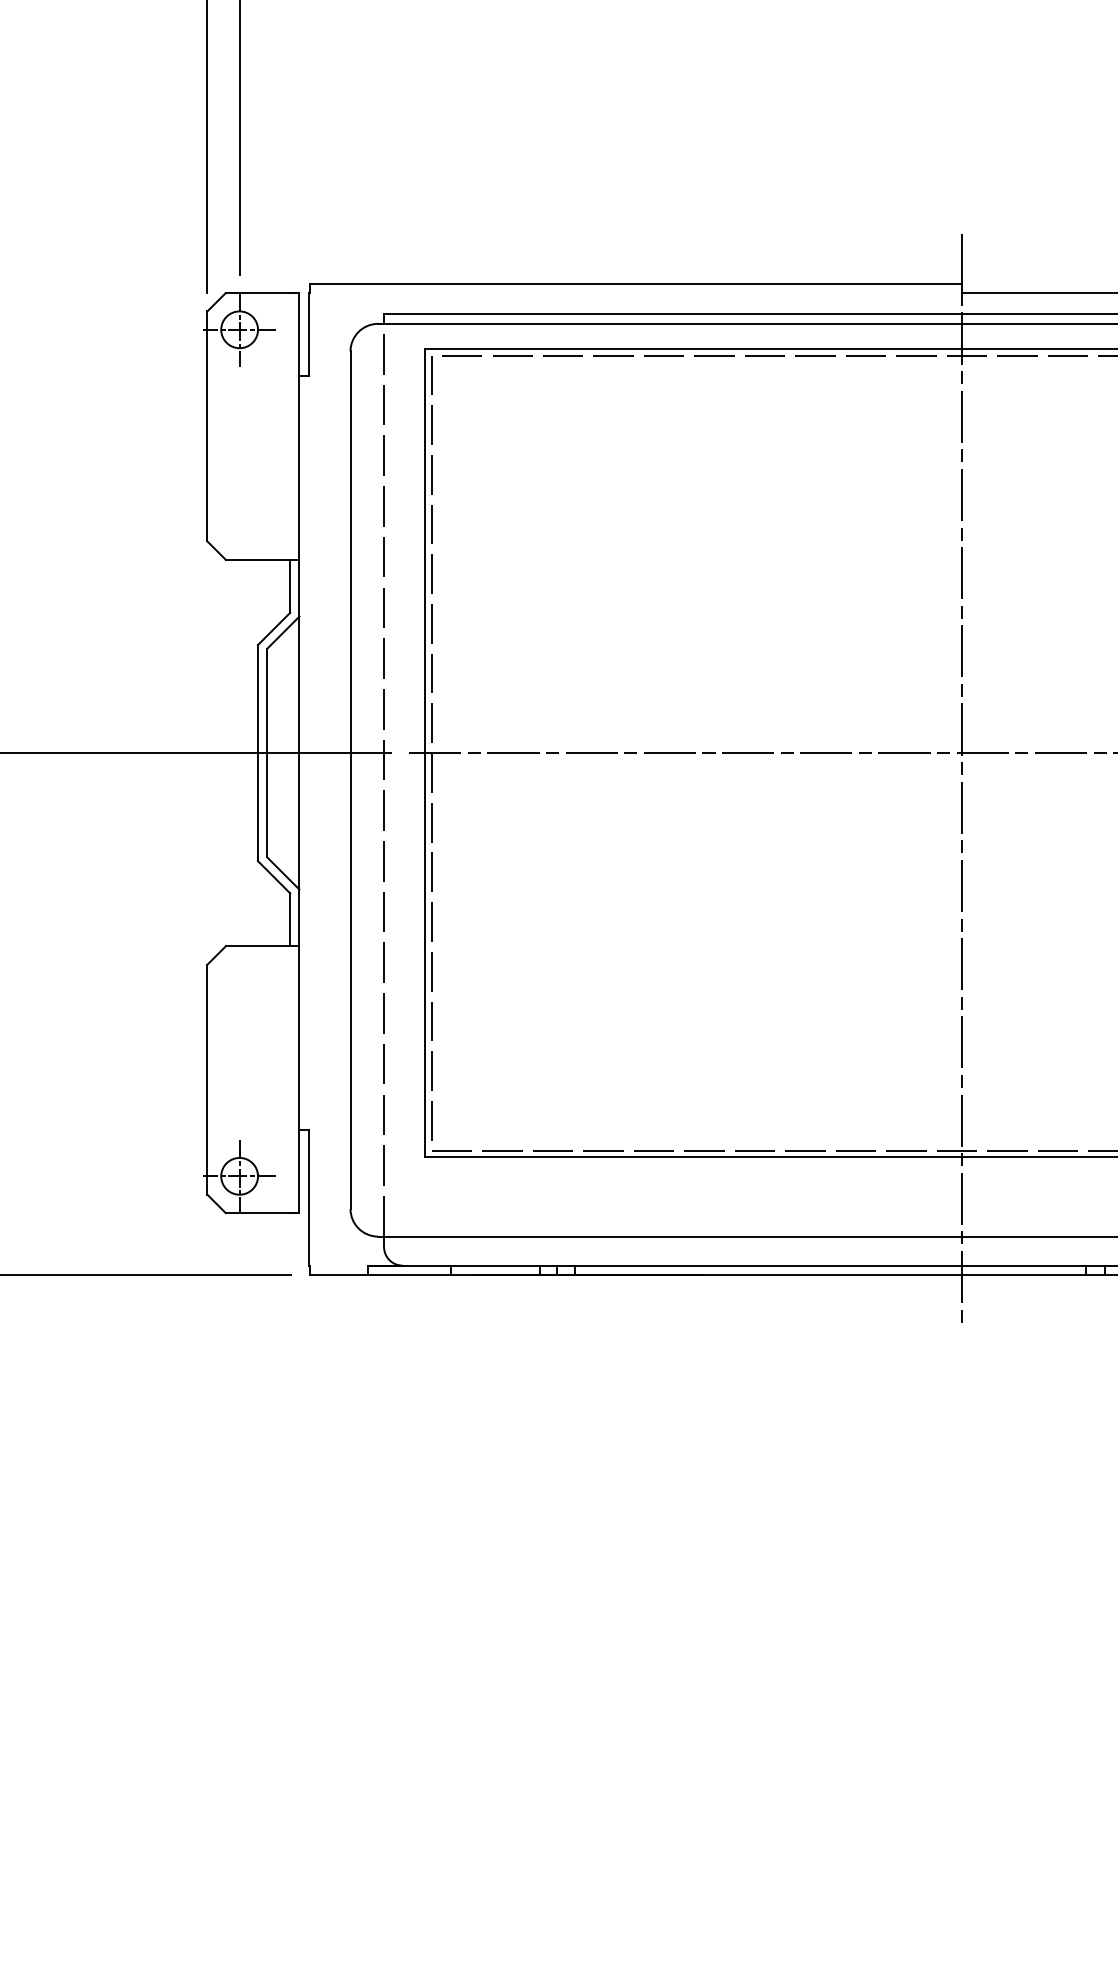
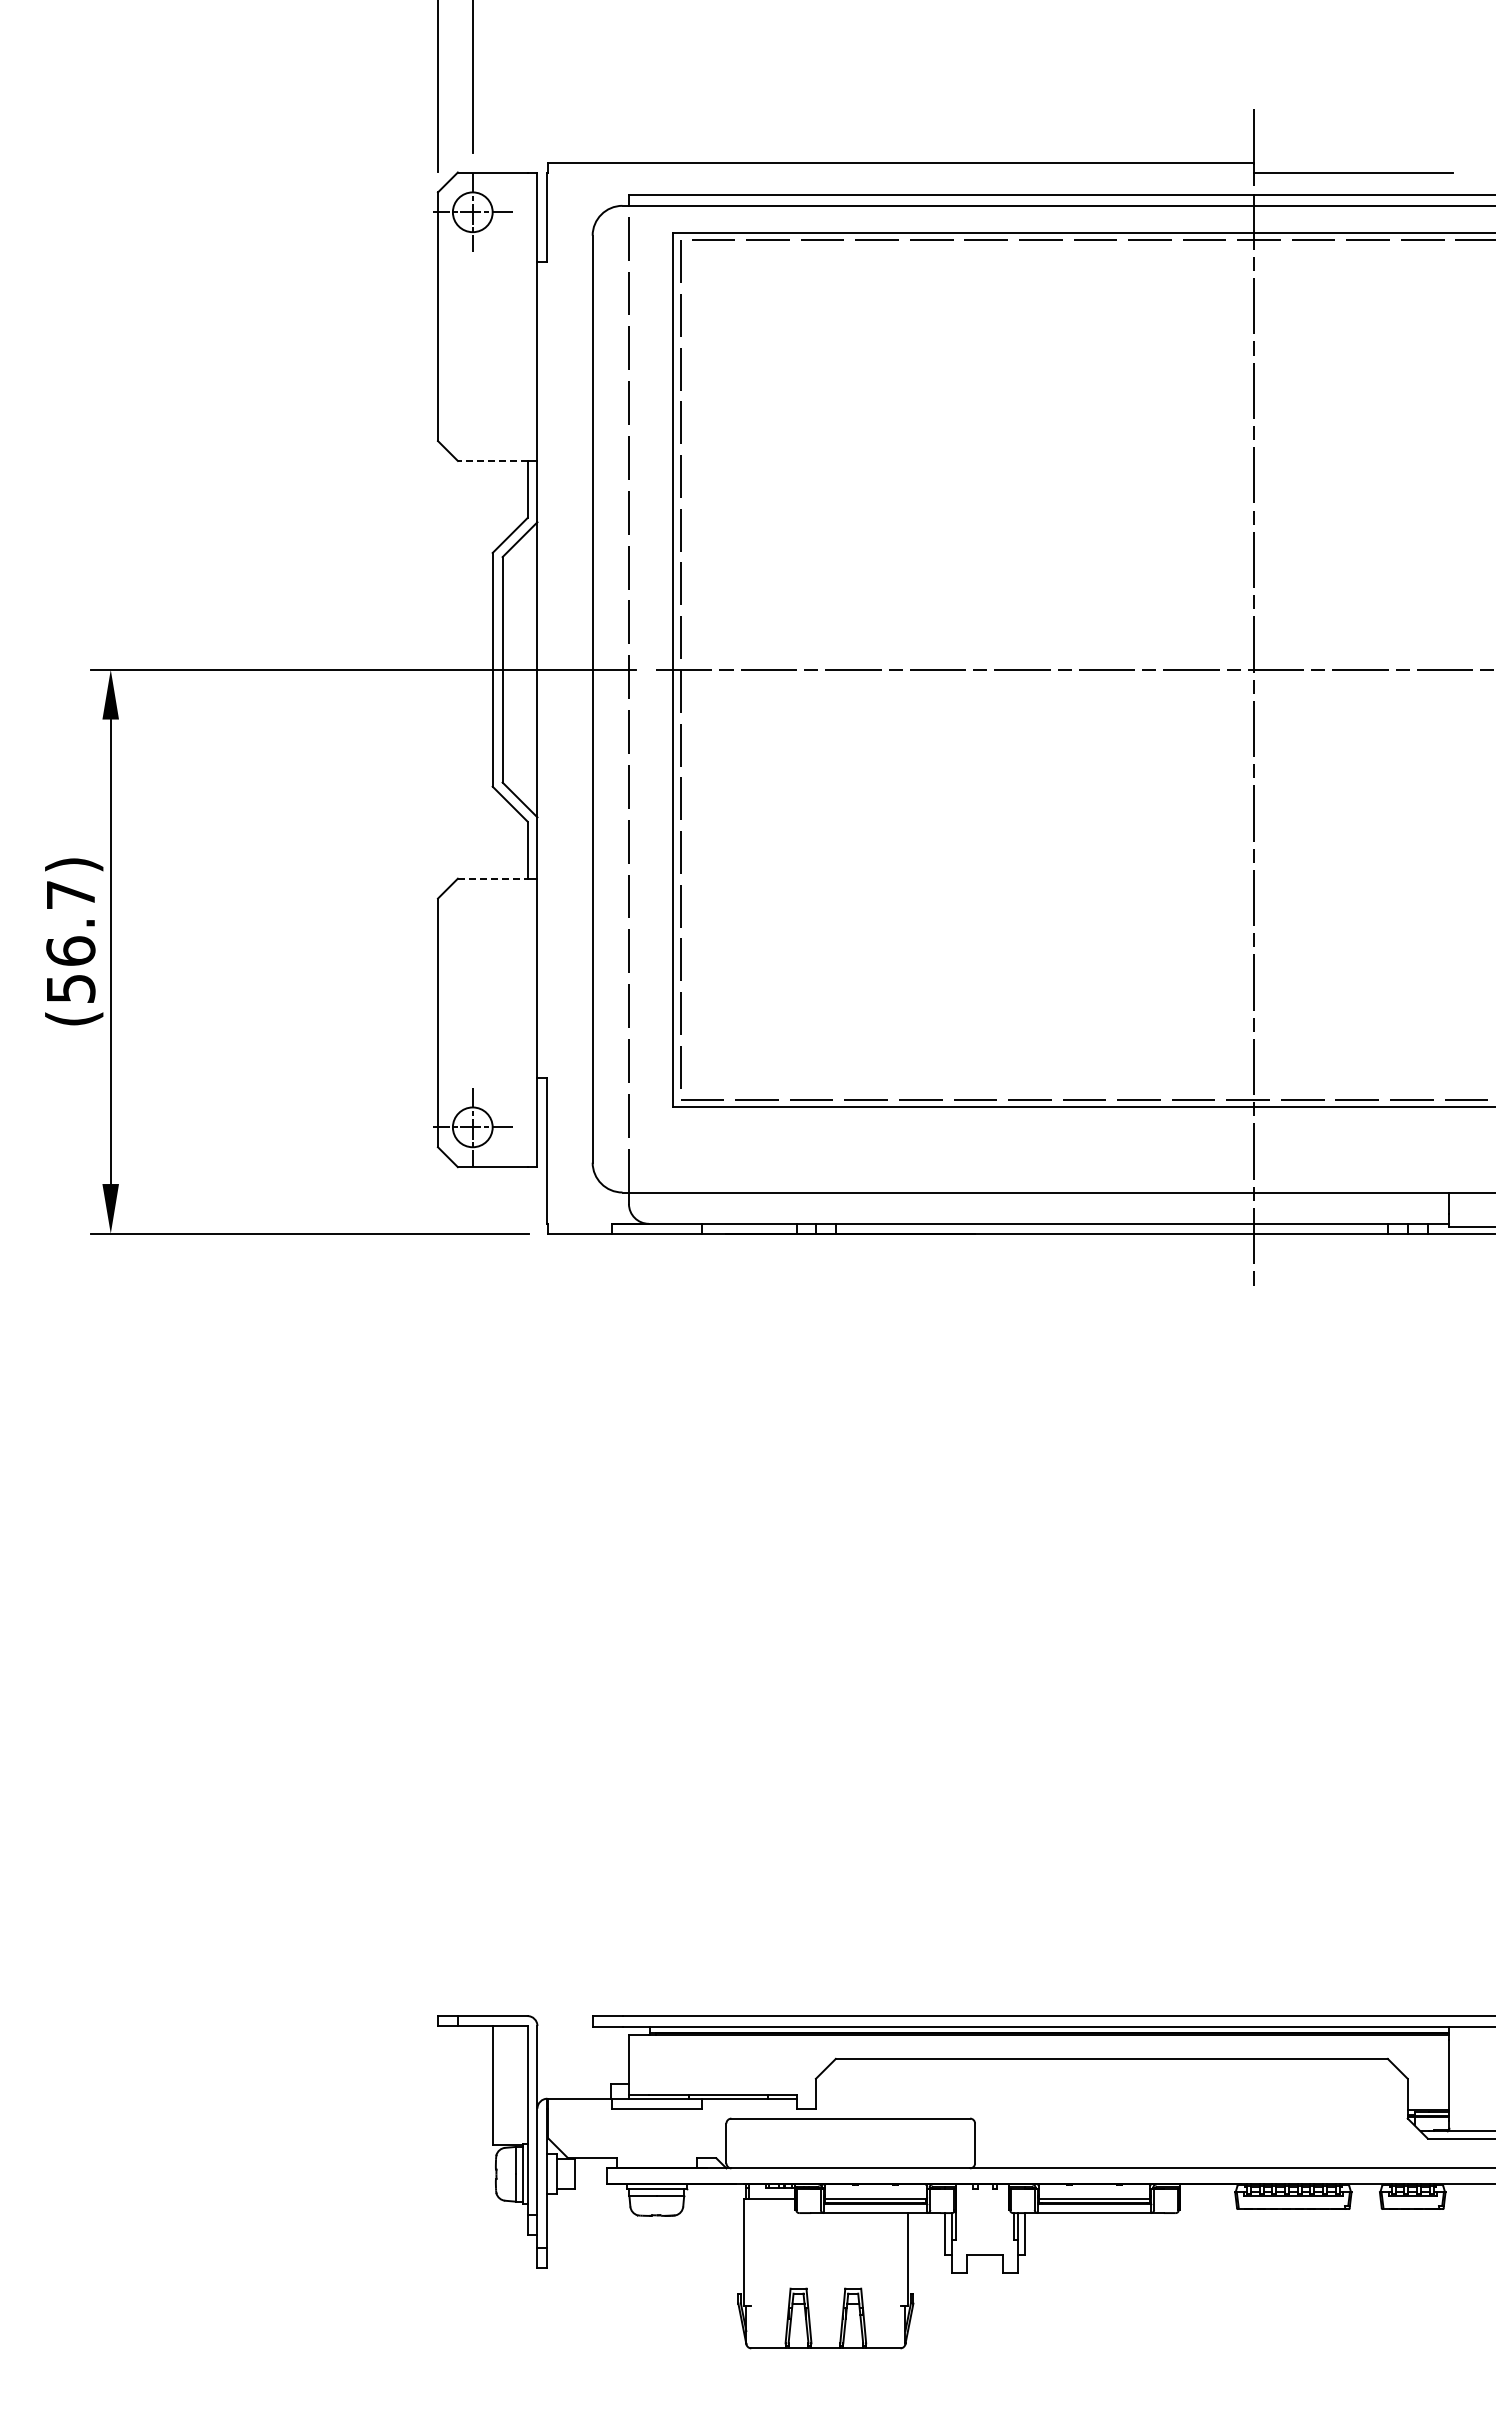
line: (257, 559) -> (492, 460), solid -> dashed
line: (257, 946) -> (492, 878), solid -> dashed

